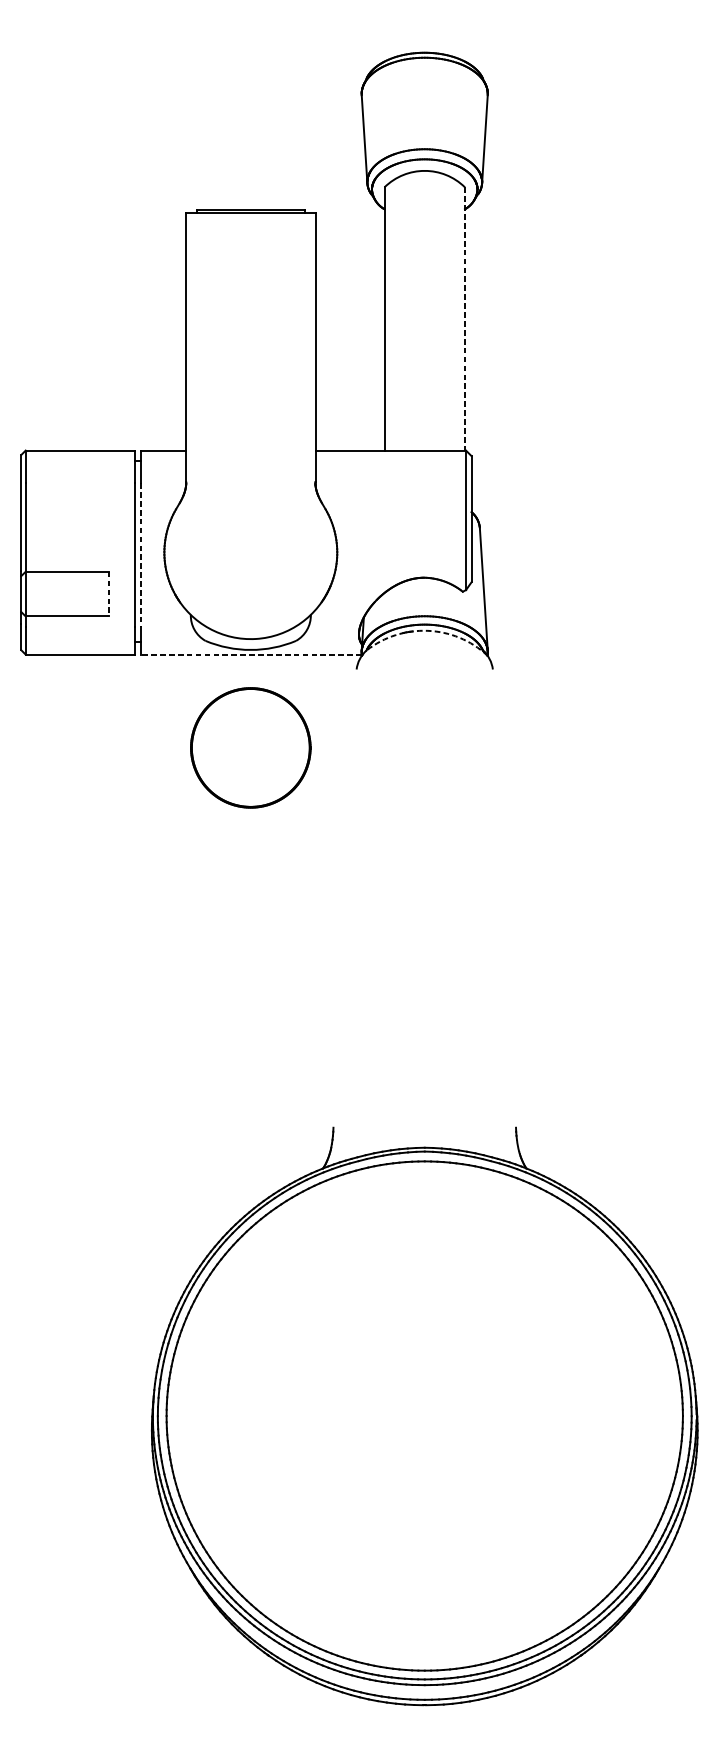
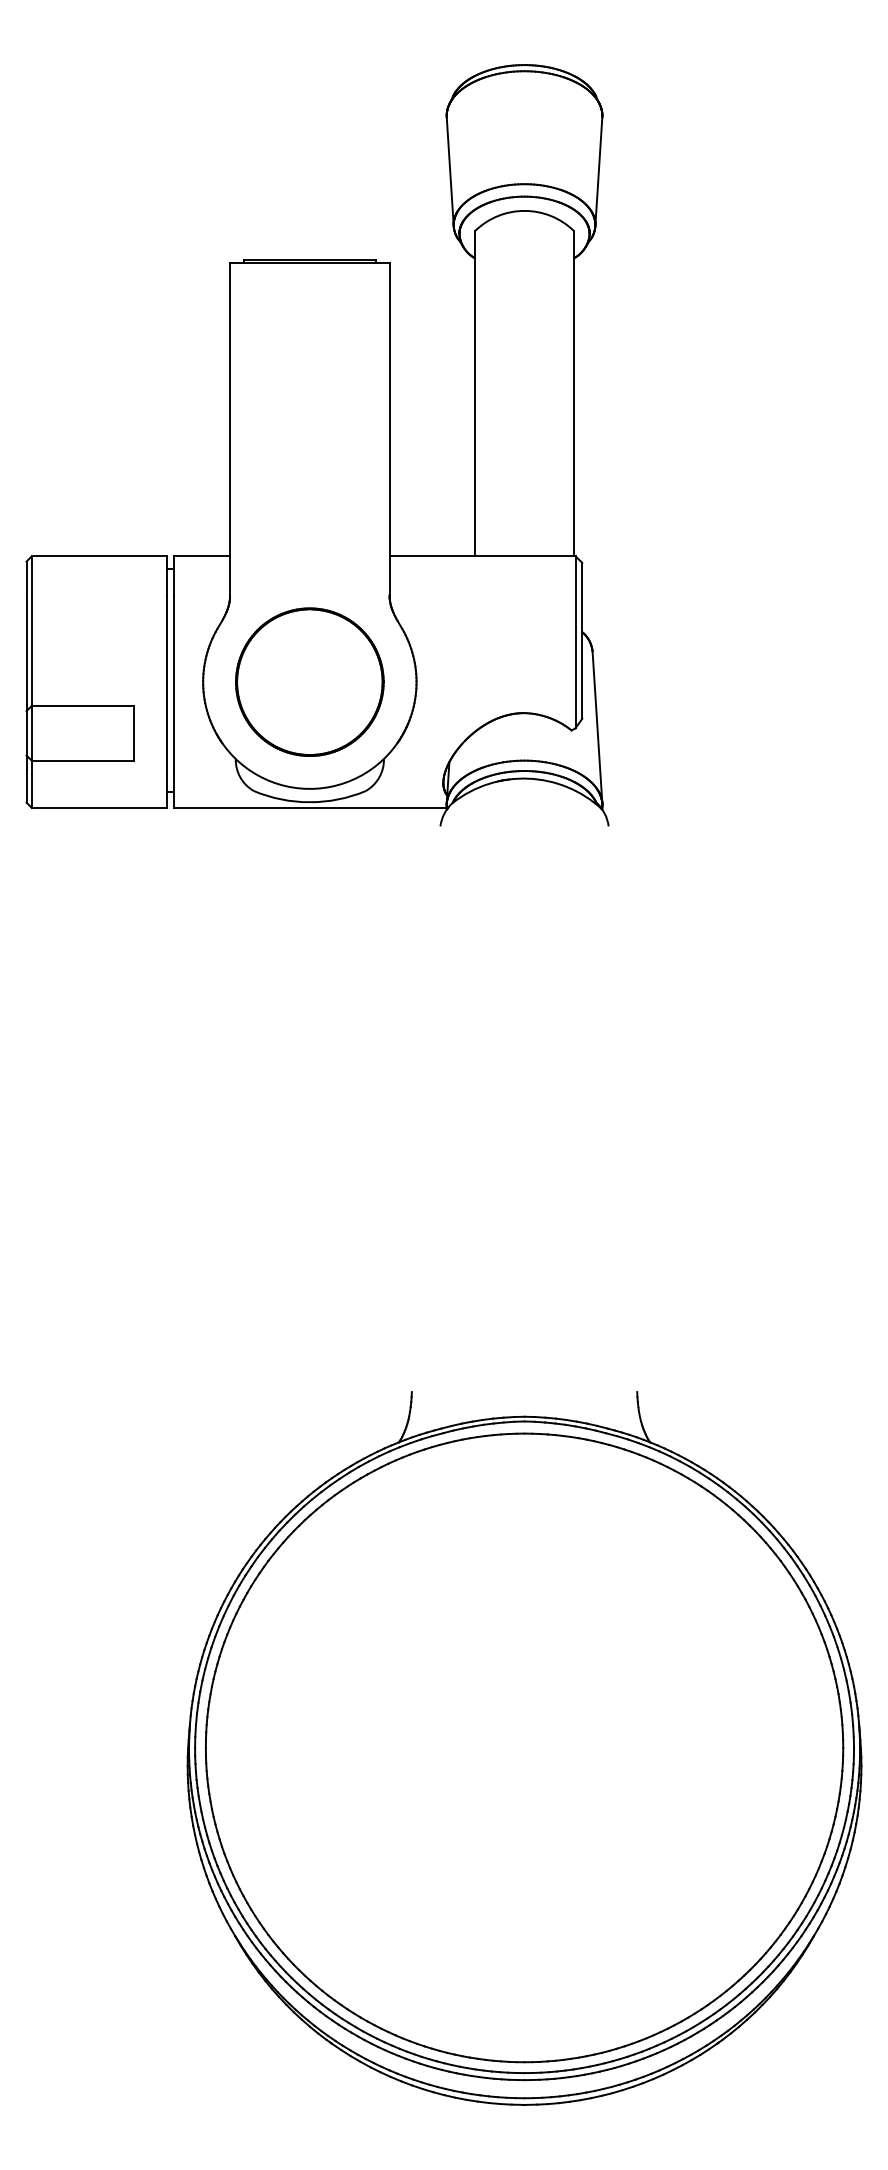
line: (465, 319) -> (574, 394), dashed -> solid
line: (141, 555) -> (174, 685), dashed -> solid
line: (108, 594) -> (134, 733), dashed -> solid
arc: (427, 630) -> (528, 778), dashed -> solid
line: (251, 655) -> (310, 808), dashed -> solid
part: (250, 747) -> (309, 681), moved

